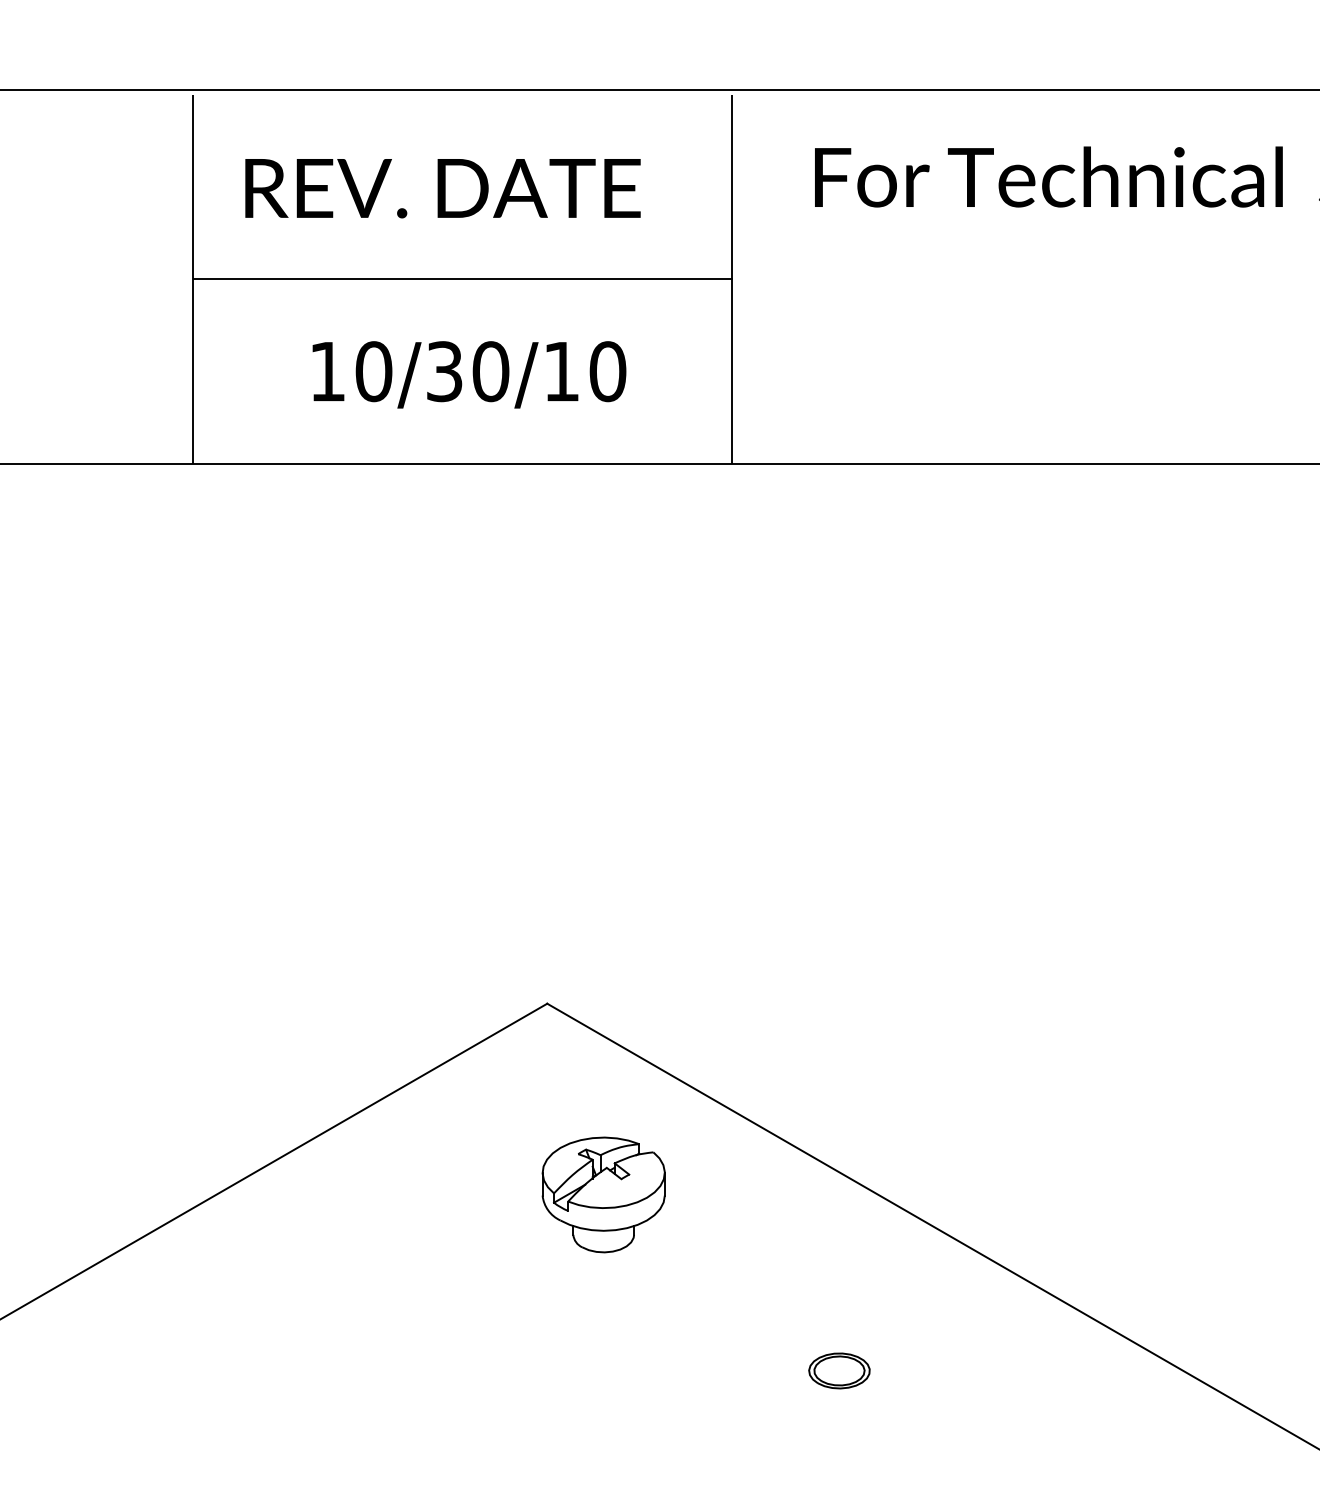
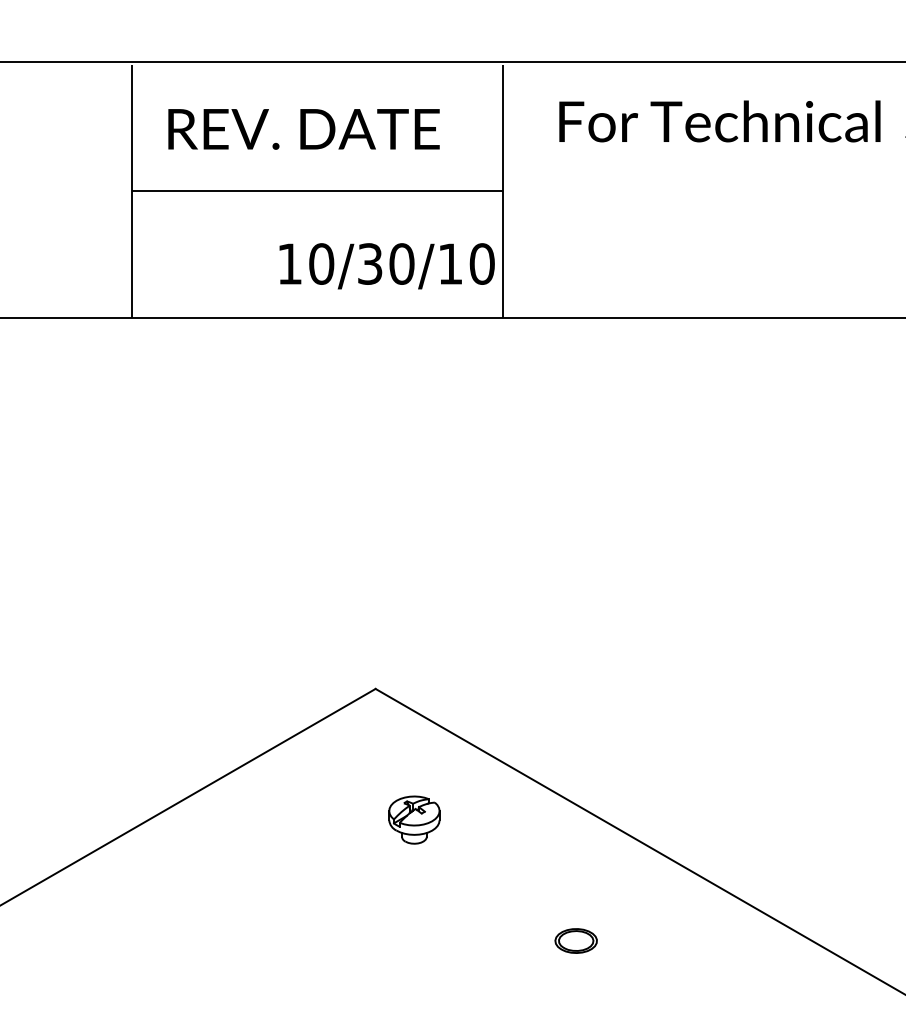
text: (468, 375) -> (386, 266), moved
part: (603, 1193) -> (414, 819), size x0.6

